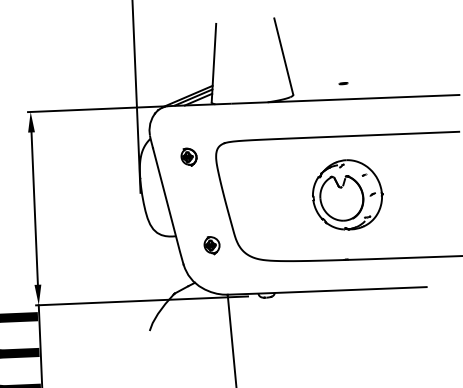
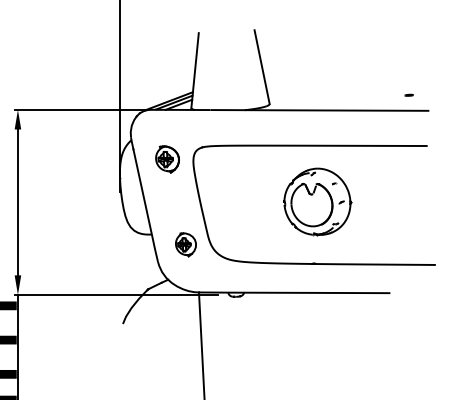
part: (342, 82) -> (408, 94), moved
part: (189, 157) -> (167, 159), size x1.6
part: (211, 245) -> (185, 244), size x1.4

